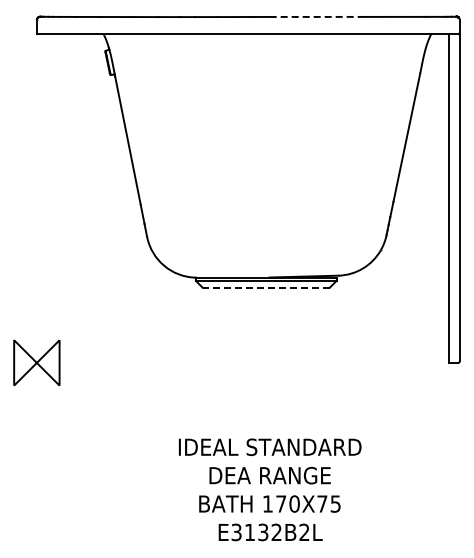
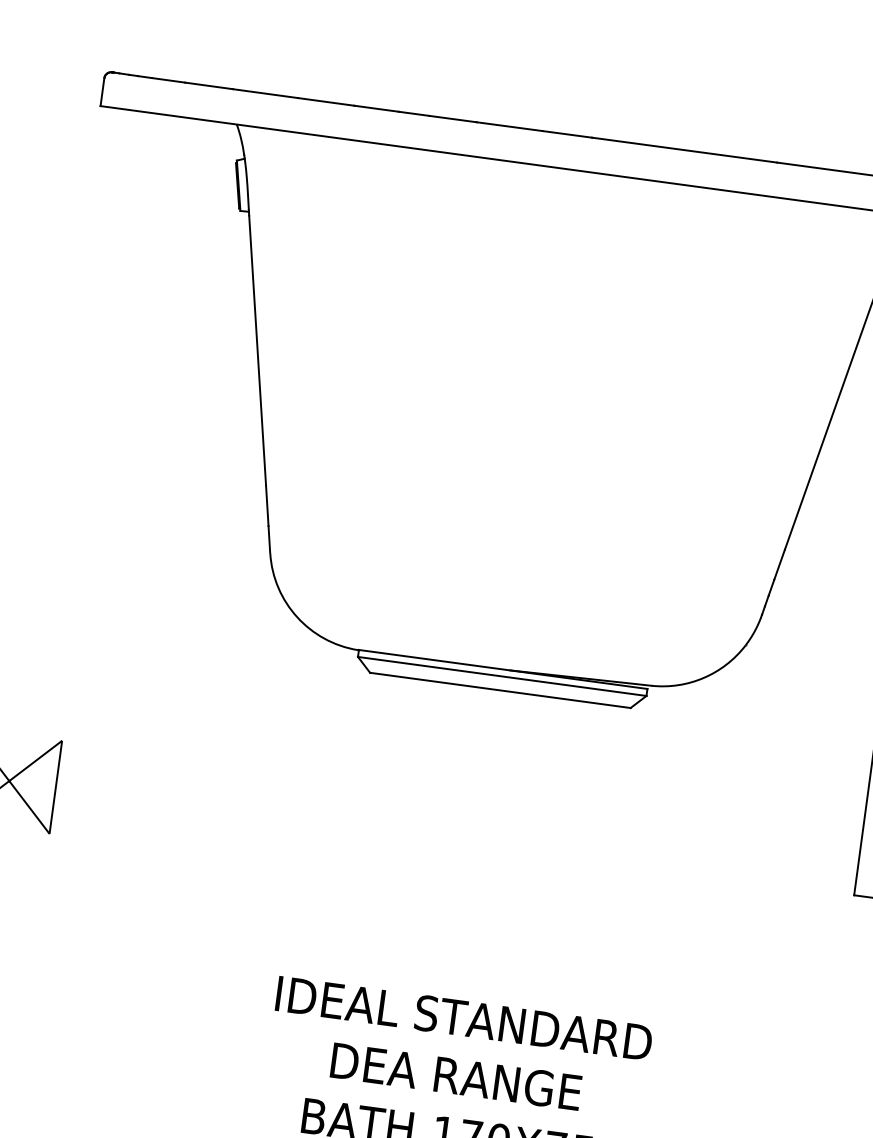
line: (319, 16) -> (684, 149), dashed -> solid
line: (266, 287) -> (500, 690), dashed -> solid

